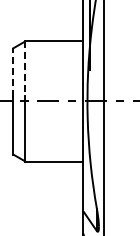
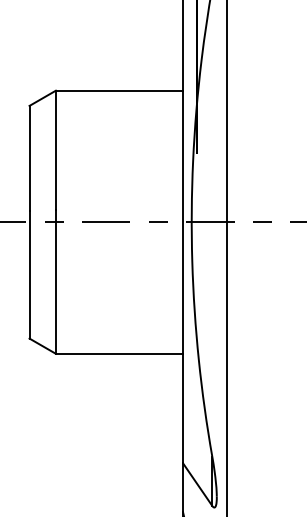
line: (25, 69) -> (56, 152), dashed -> solid
line: (13, 71) -> (29, 156), dashed -> solid

